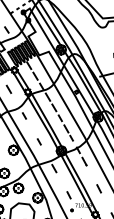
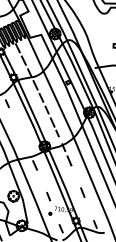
line: (38, 141) -> (20, 133), removed

